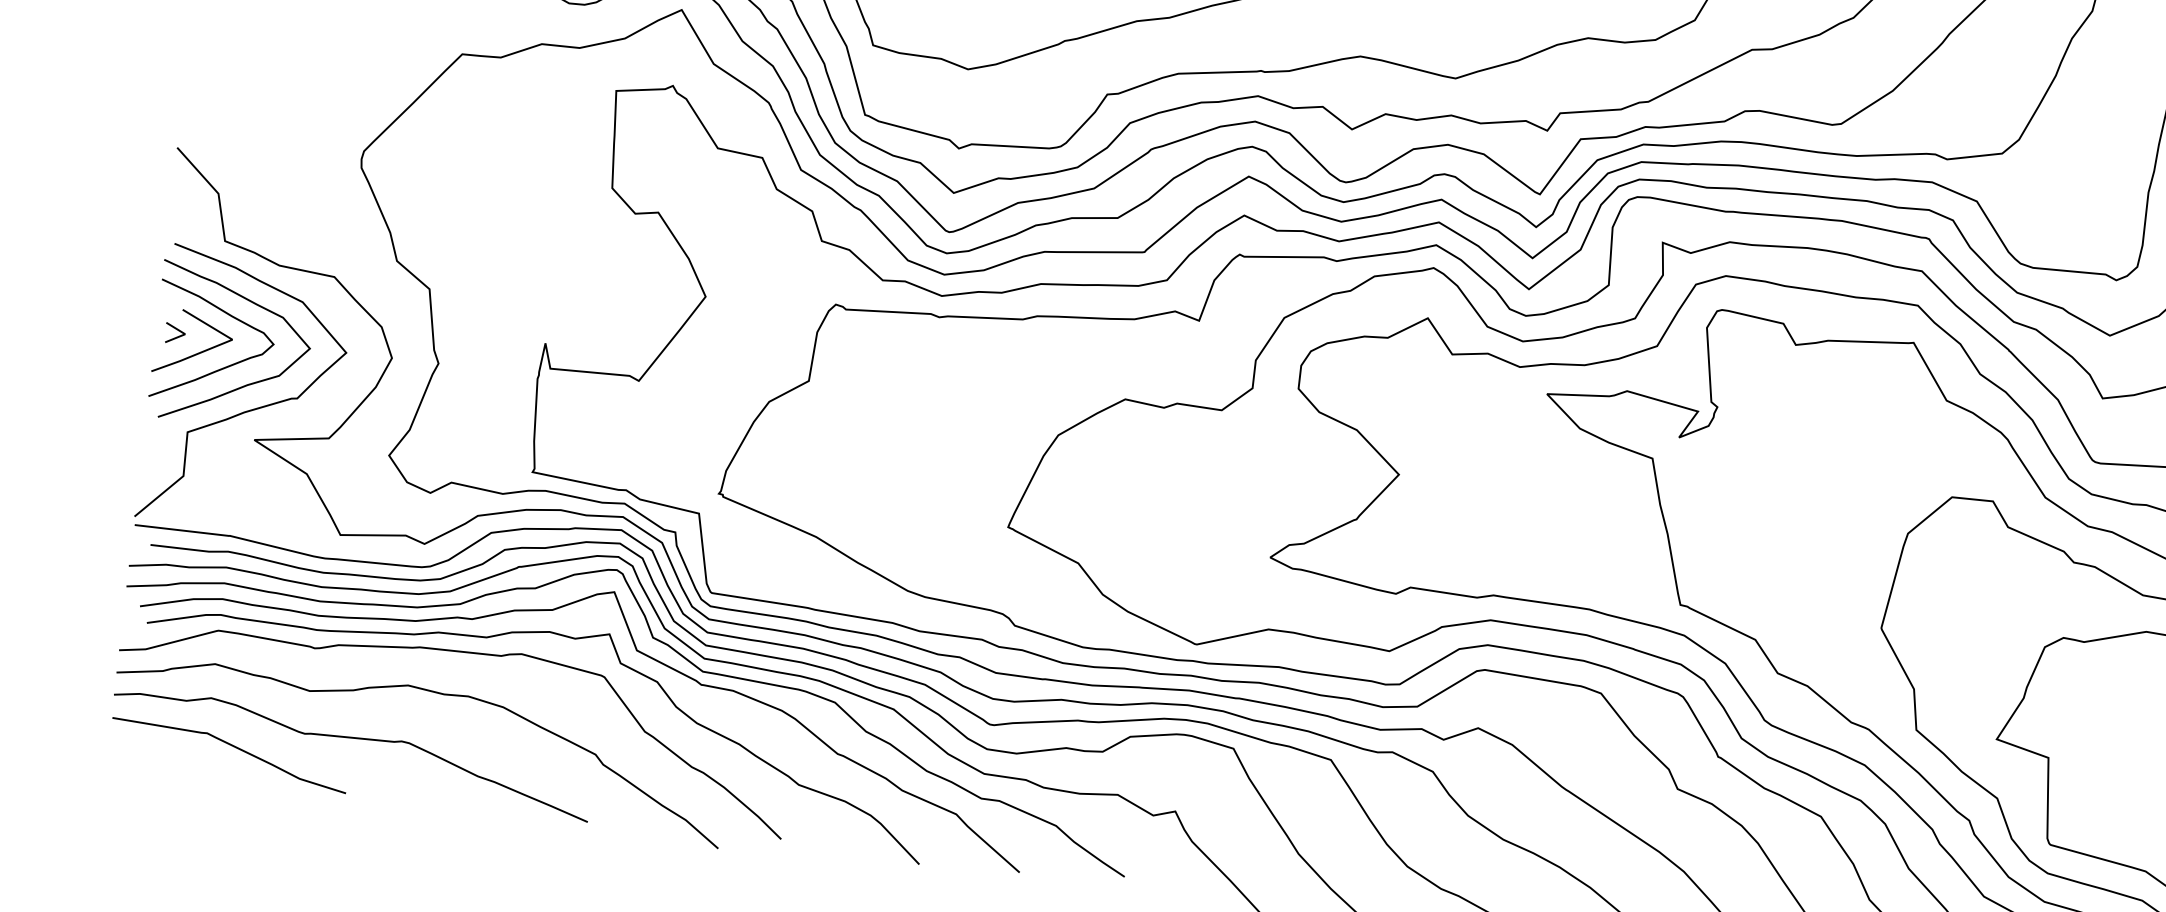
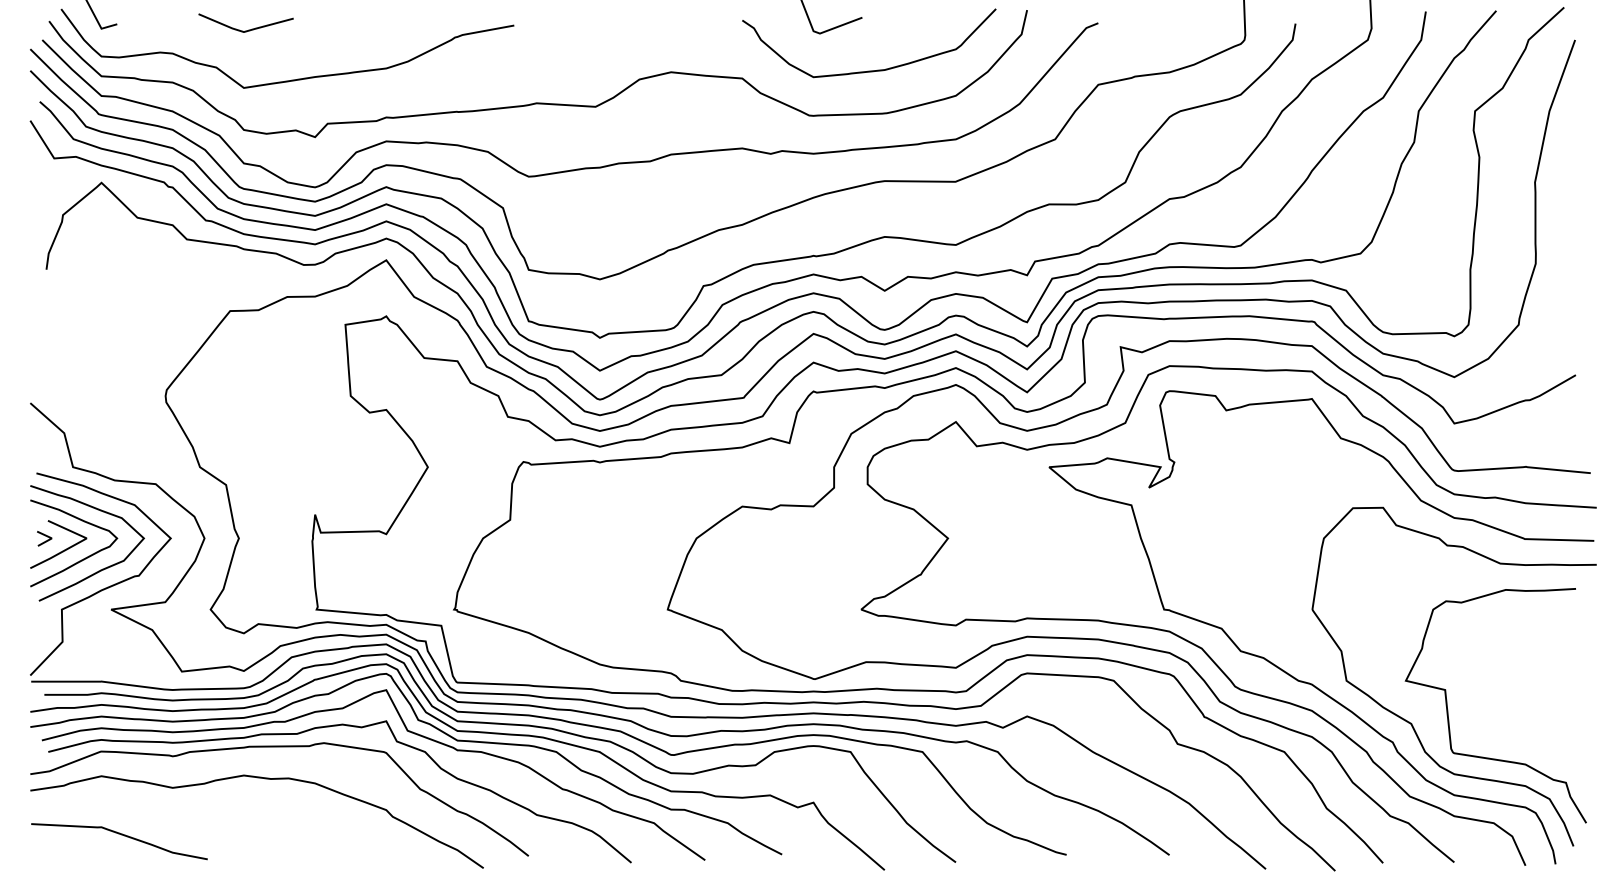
curve: (353, 739) -> (208, 819), removed

